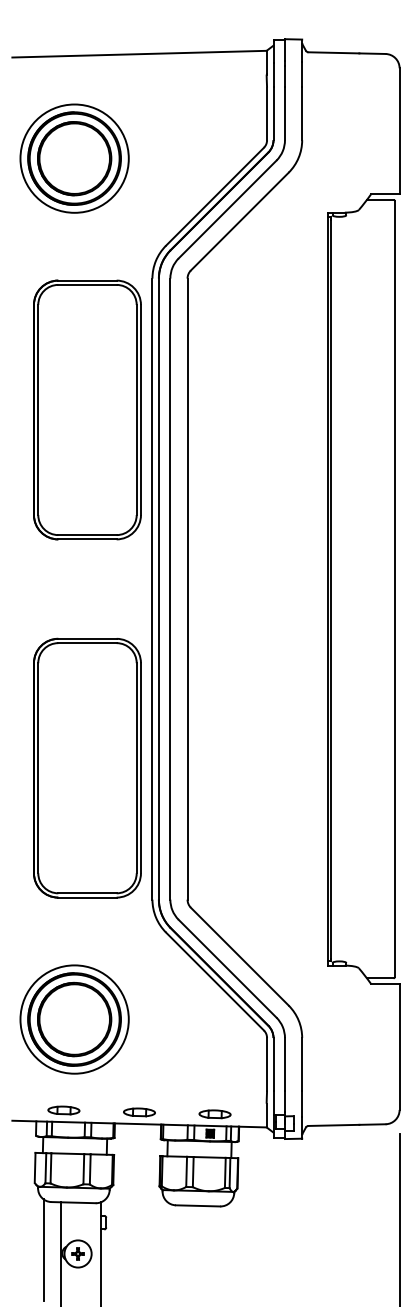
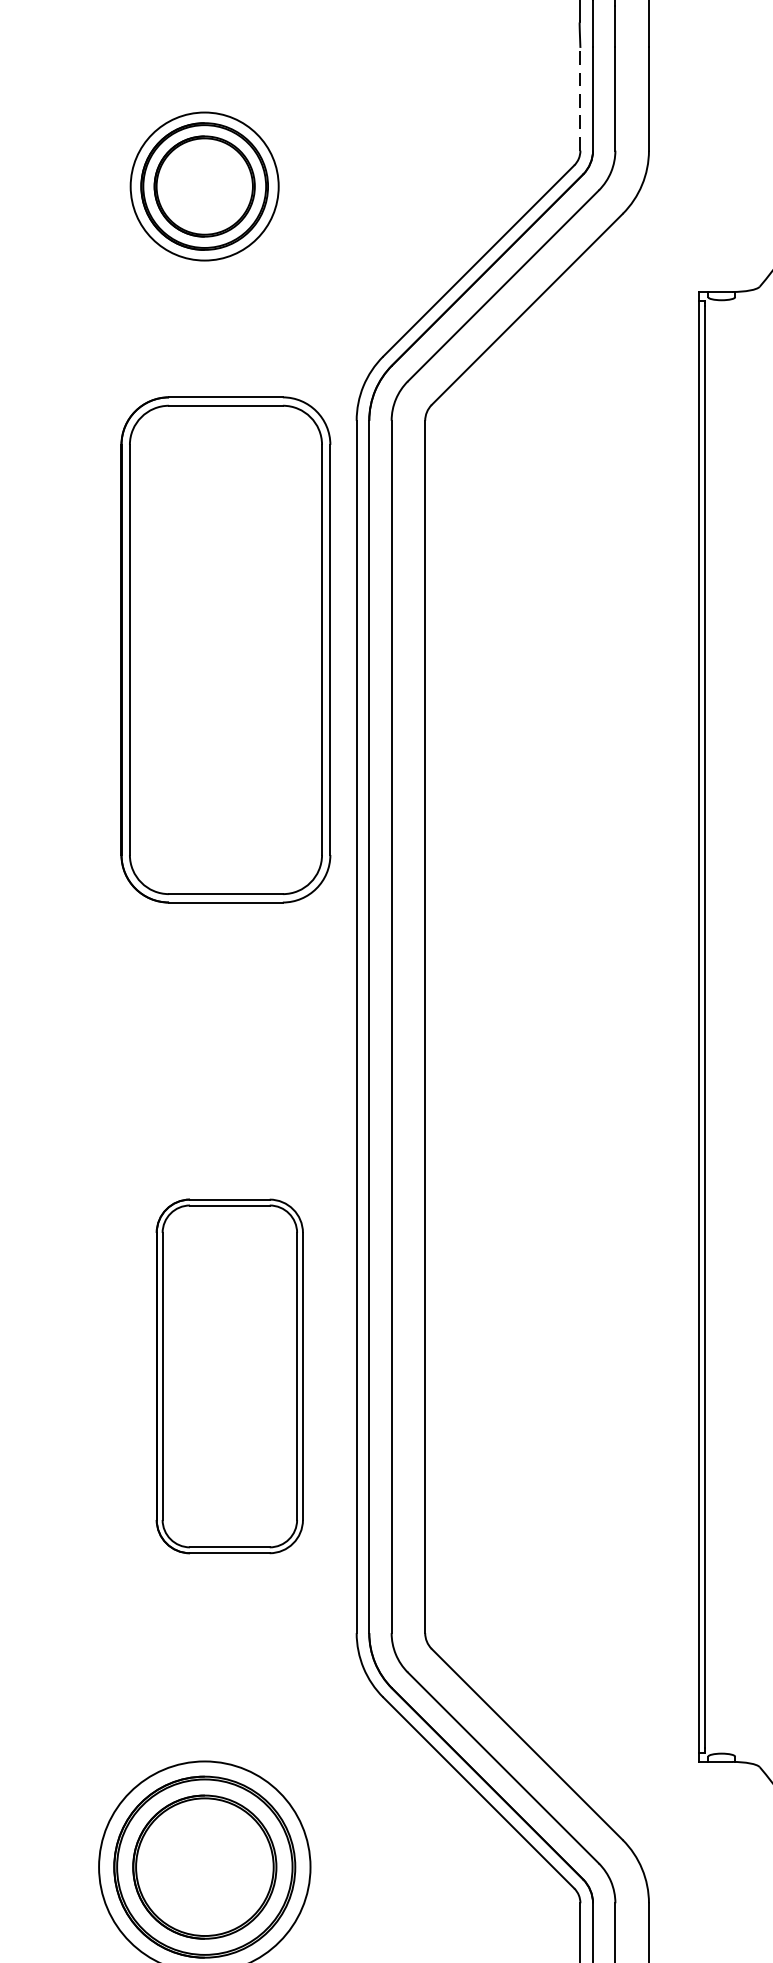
line: (267, 113) -> (581, 98), solid -> dashed
part: (74, 158) -> (204, 186), size x0.7
part: (87, 409) -> (225, 648), moved
part: (87, 767) -> (229, 1375), size x0.7

